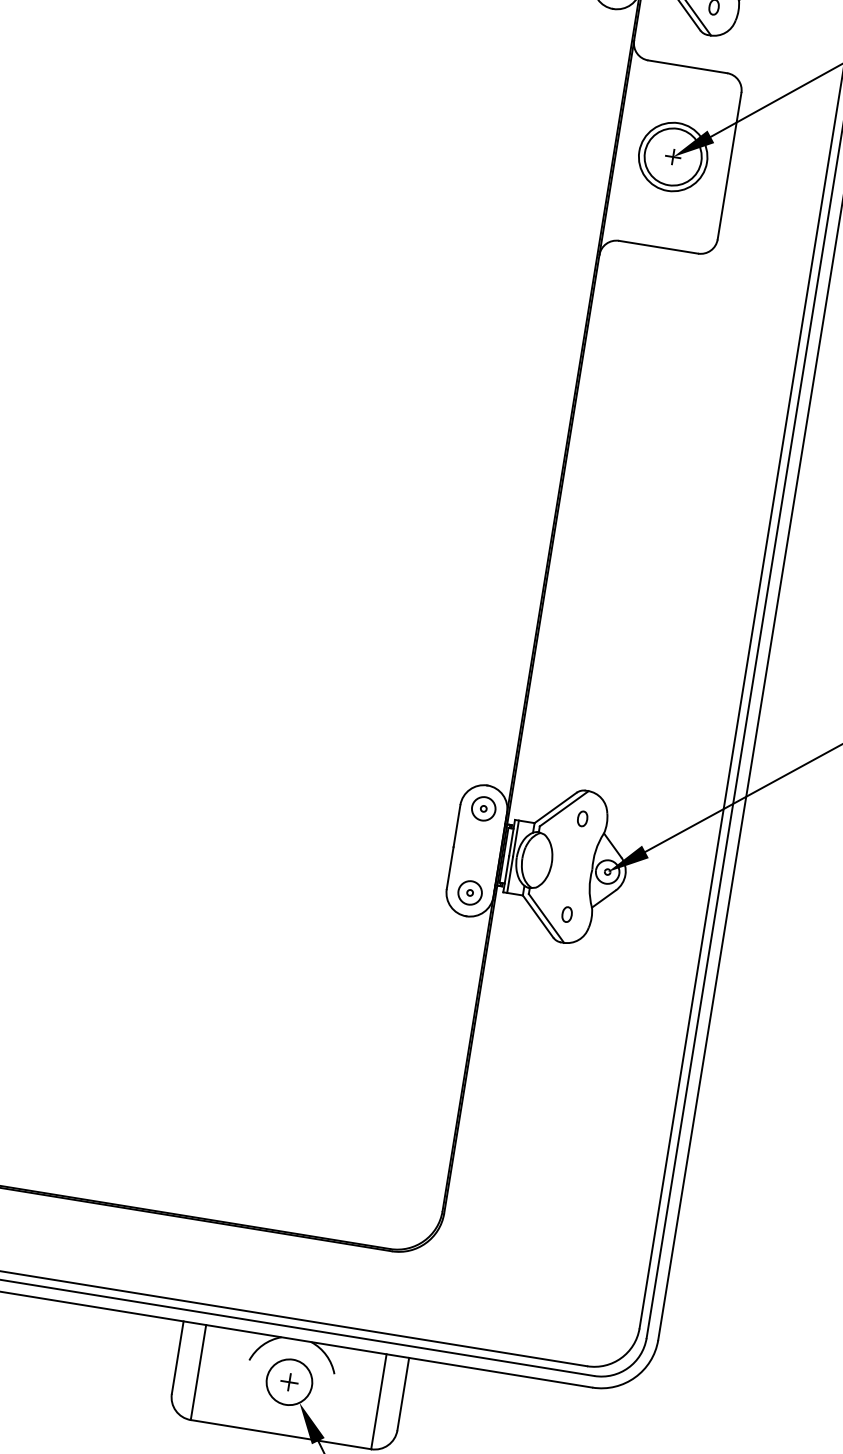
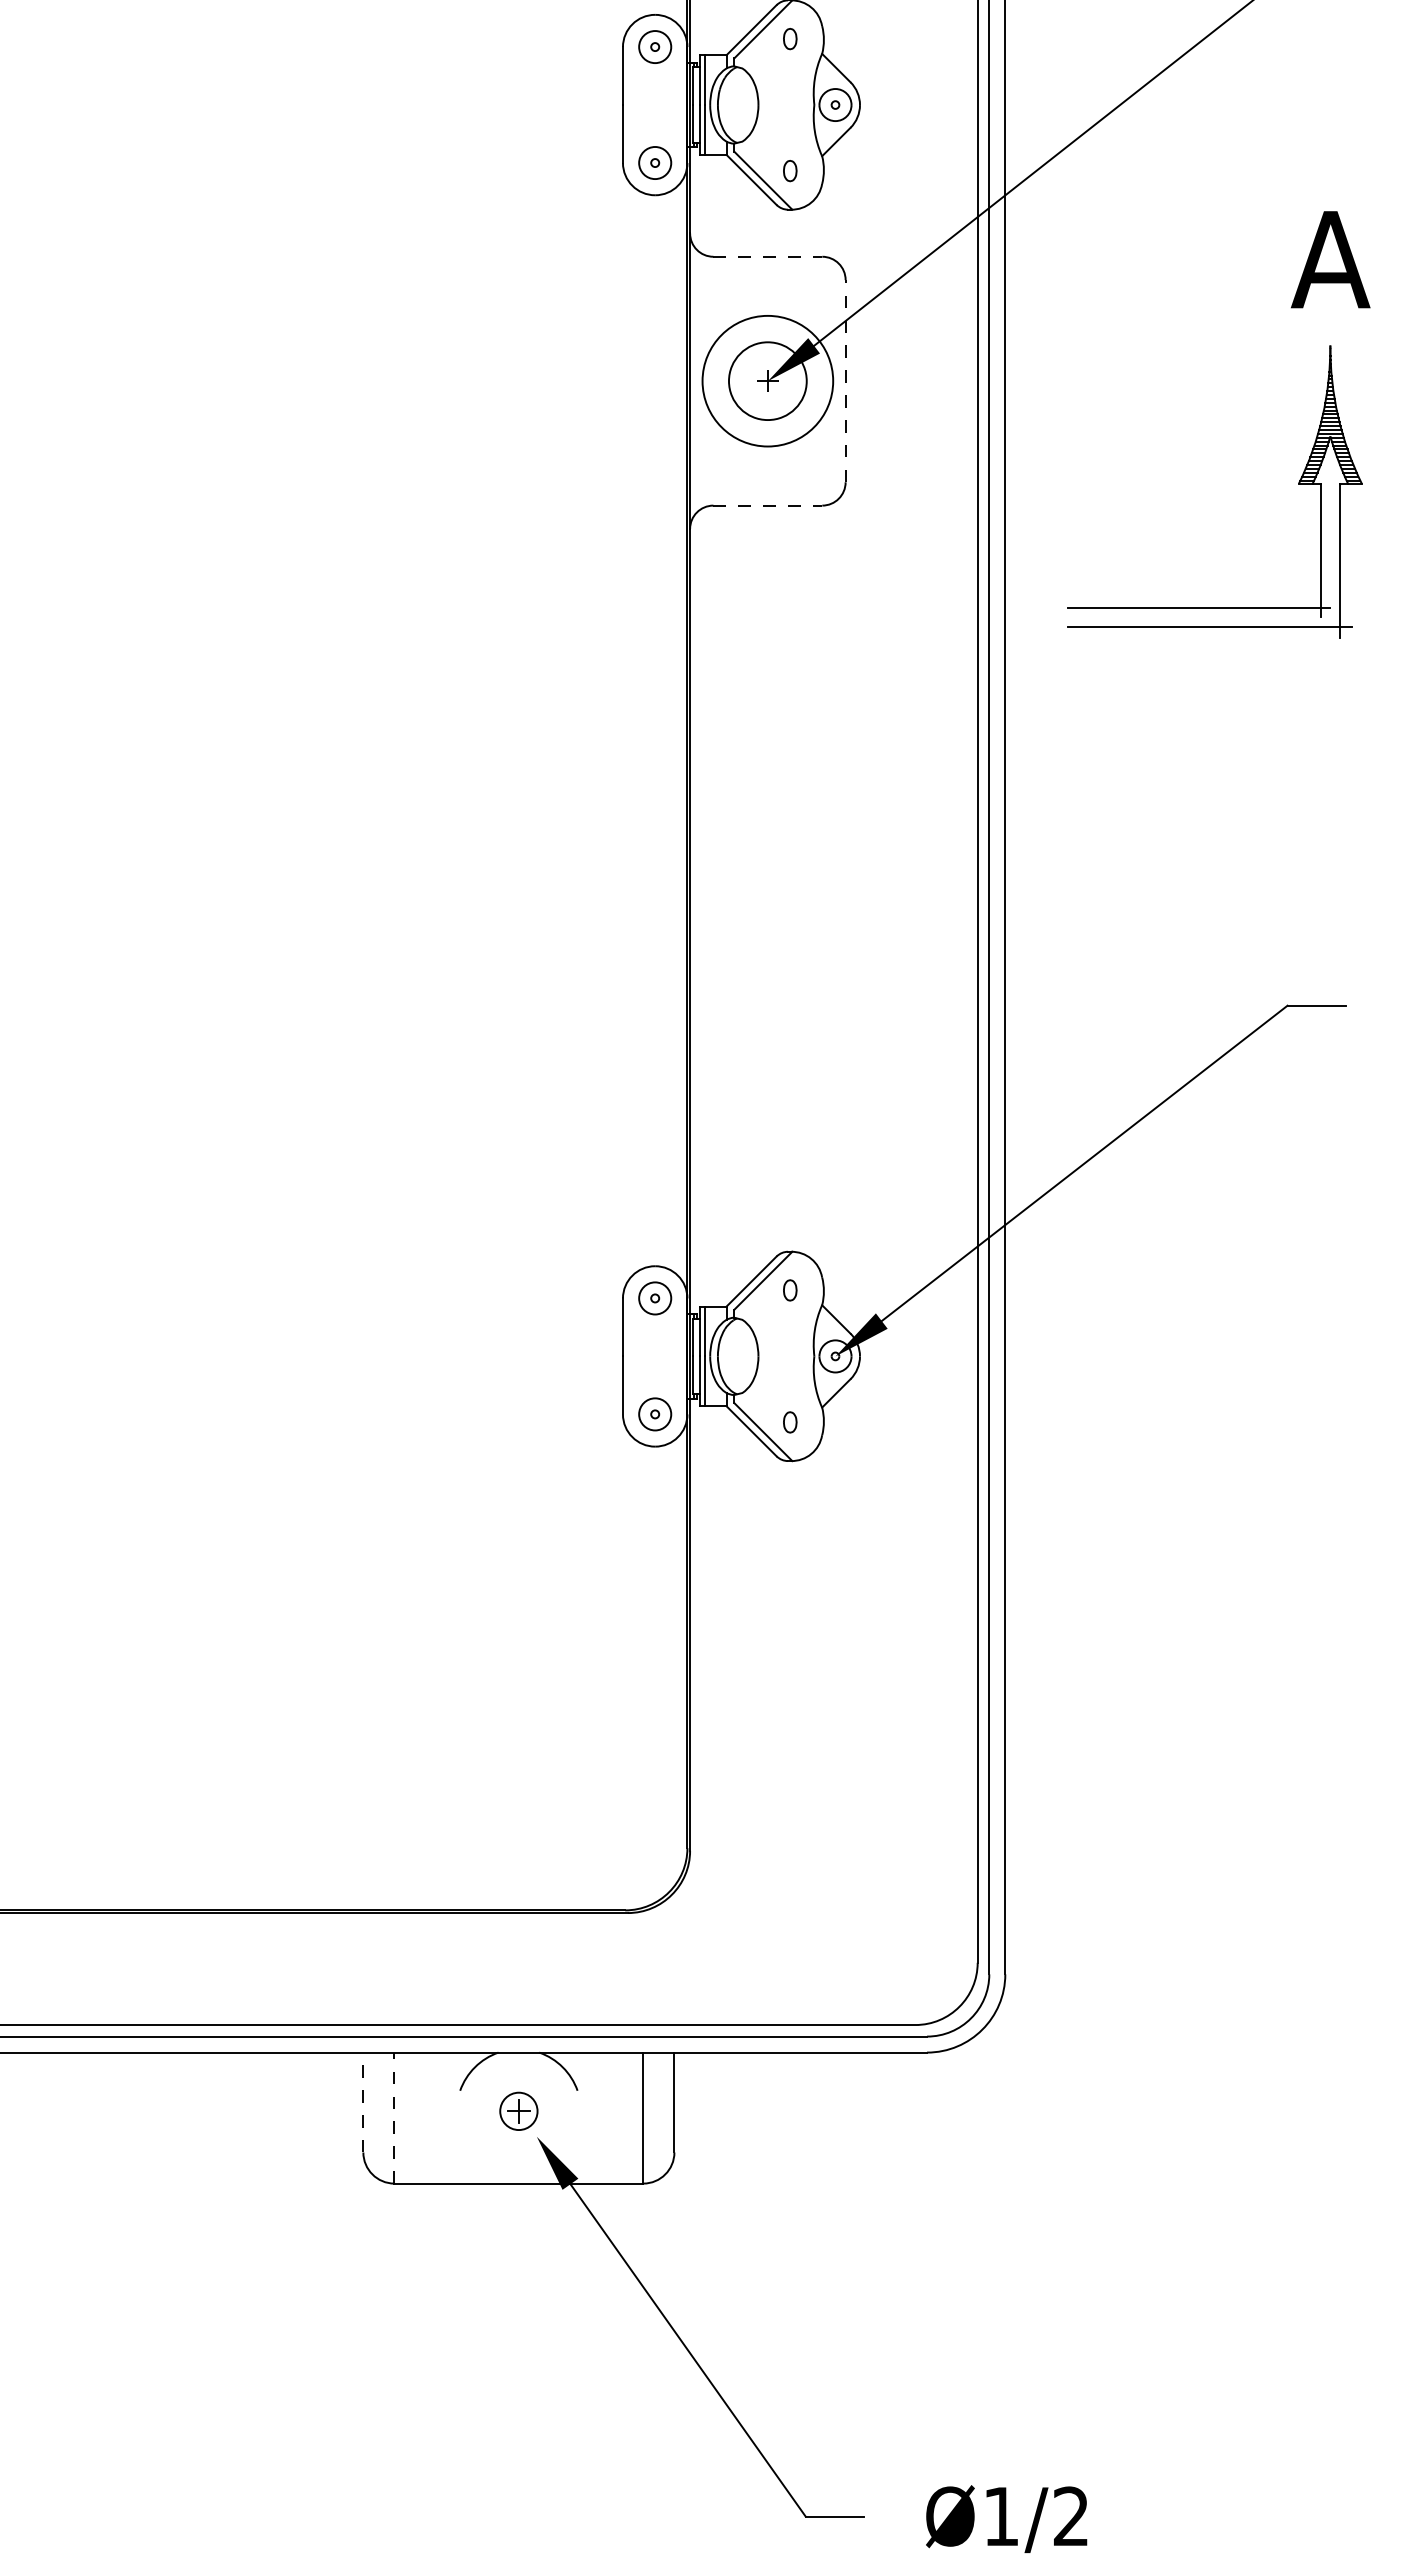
line: (688, 66) -> (768, 256), solid -> dashed
circle: (672, 156) -> (767, 380), size x1.4
line: (729, 165) -> (845, 380), solid -> dashed
line: (659, 247) -> (768, 505), solid -> dashed
line: (177, 1357) -> (363, 2102), solid -> dashed
line: (198, 1372) -> (394, 2117), solid -> dashed
circle: (289, 1382) -> (518, 2111), size x0.6

